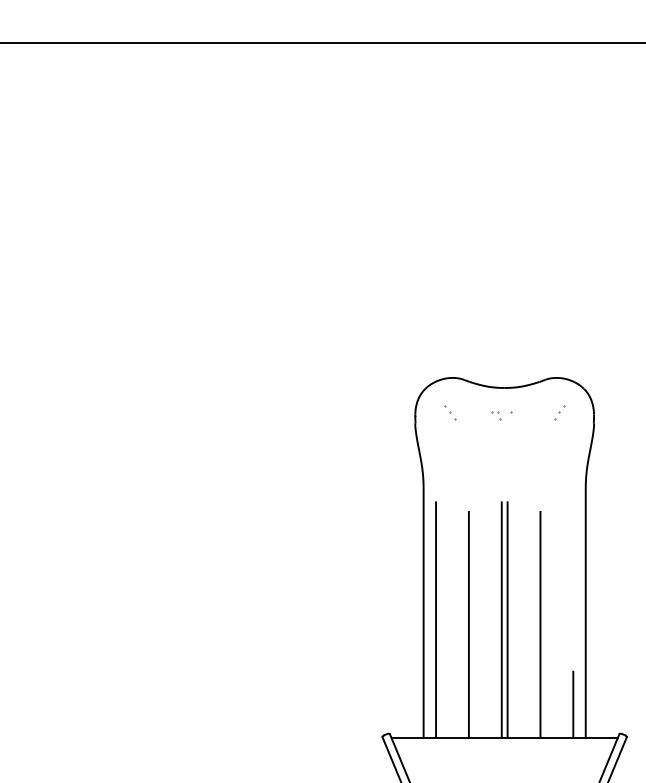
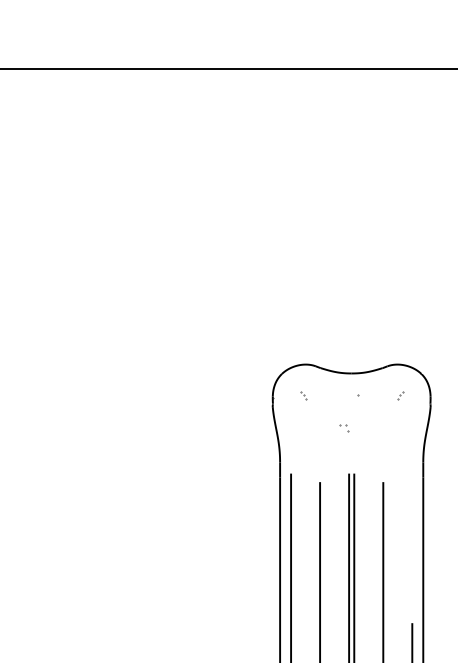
part: (450, 412) -> (303, 395), size x0.6
part: (559, 412) -> (400, 395), size x0.6
part: (496, 415) -> (344, 427), moved

